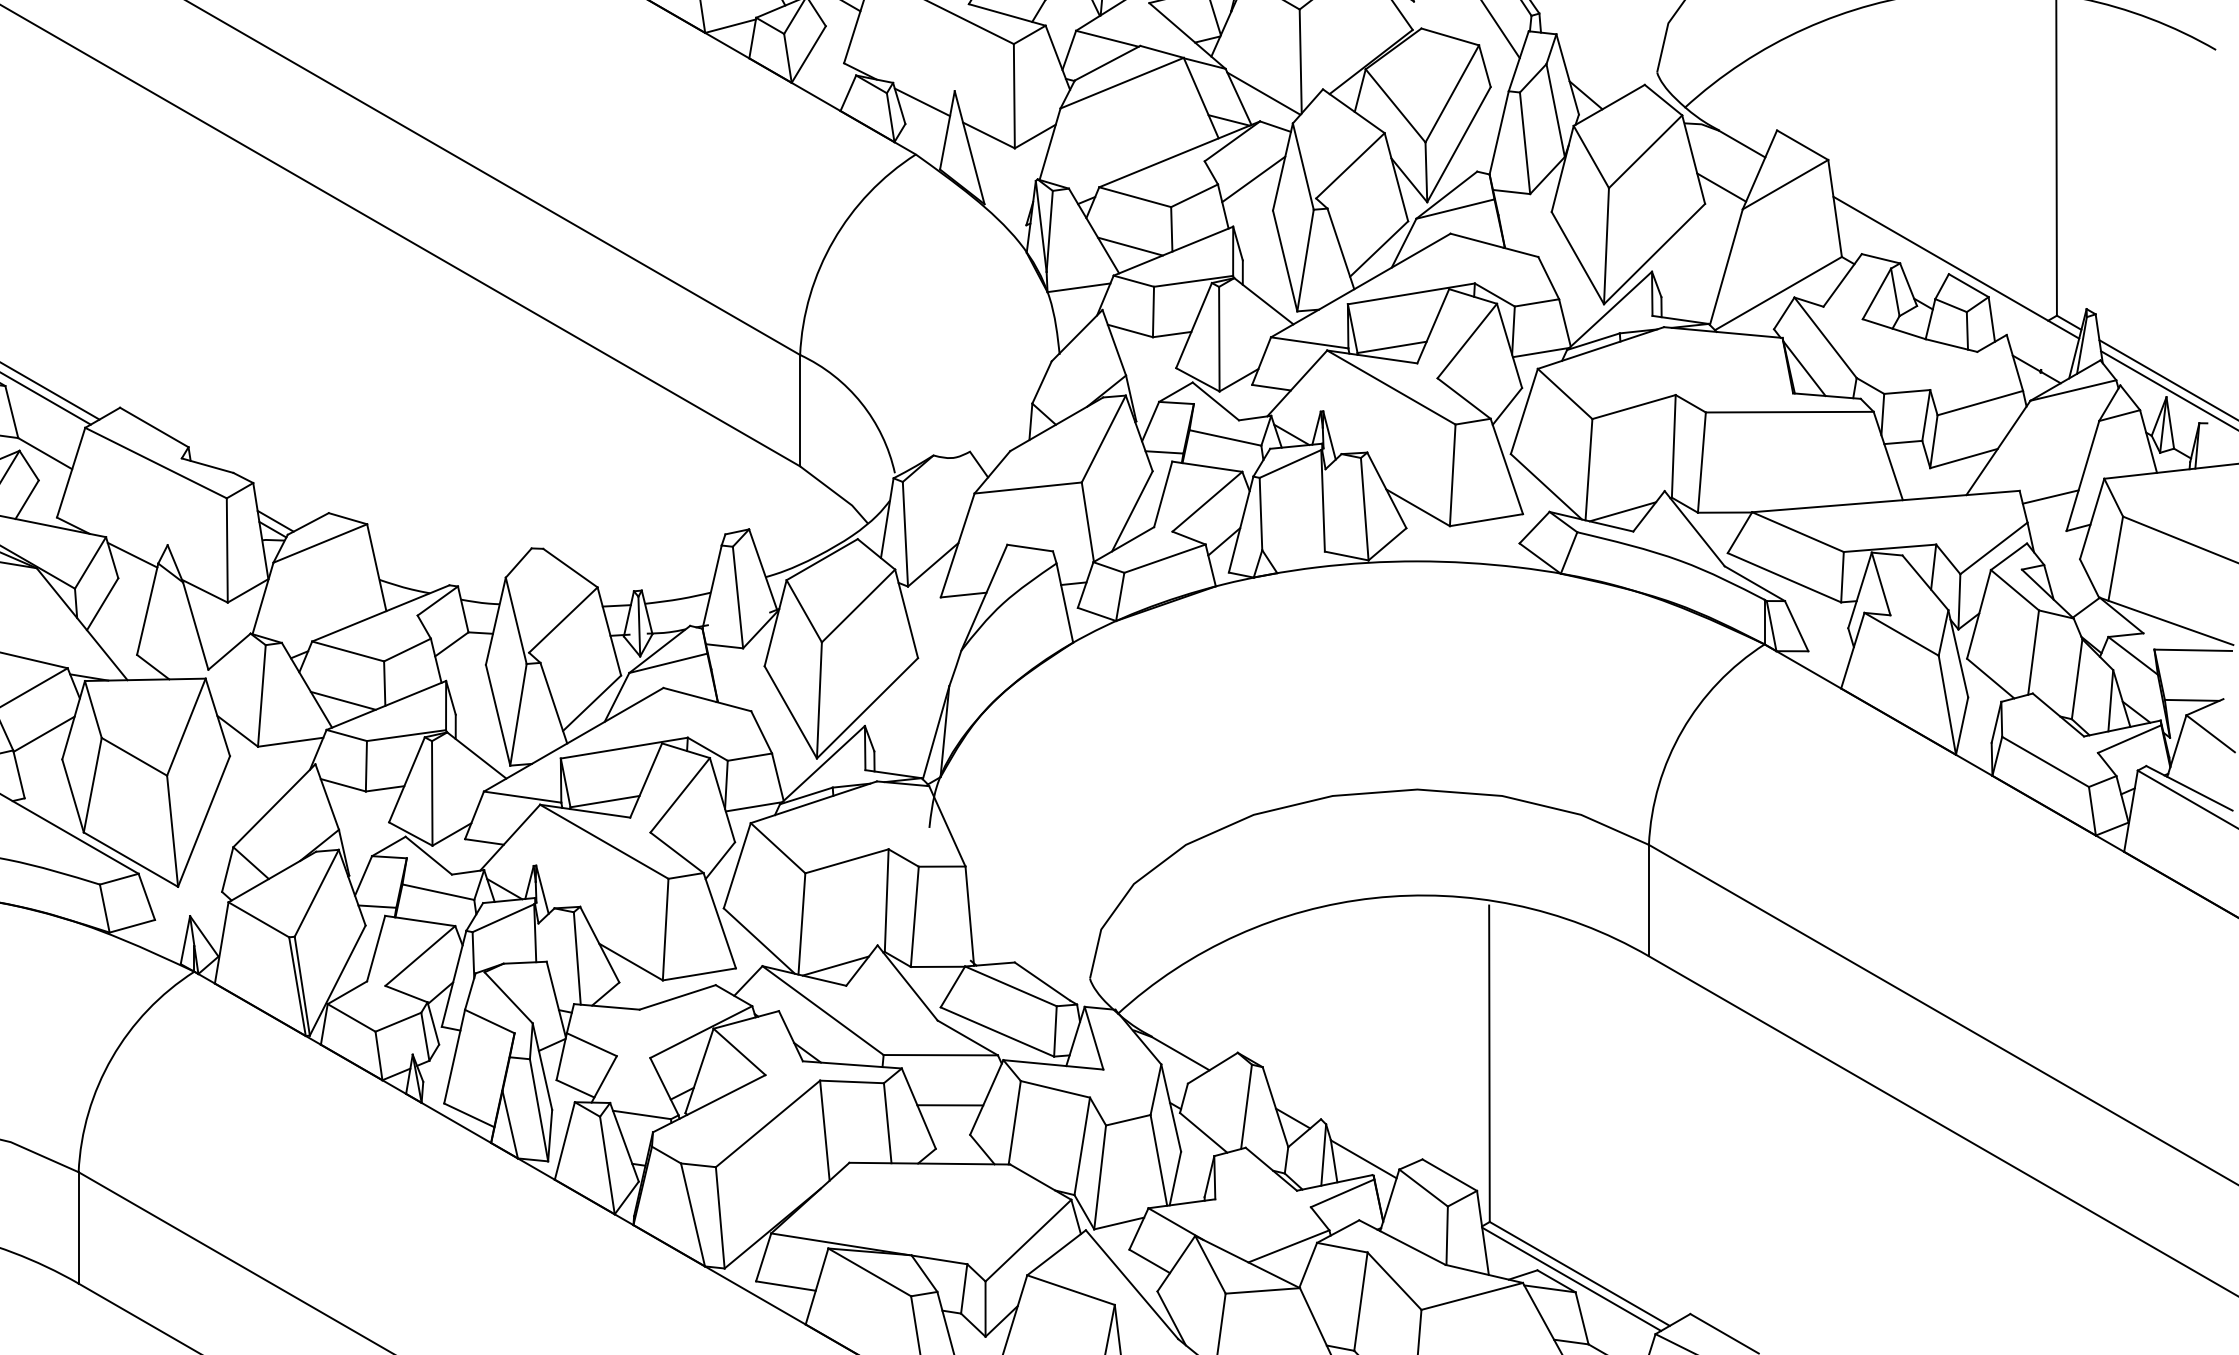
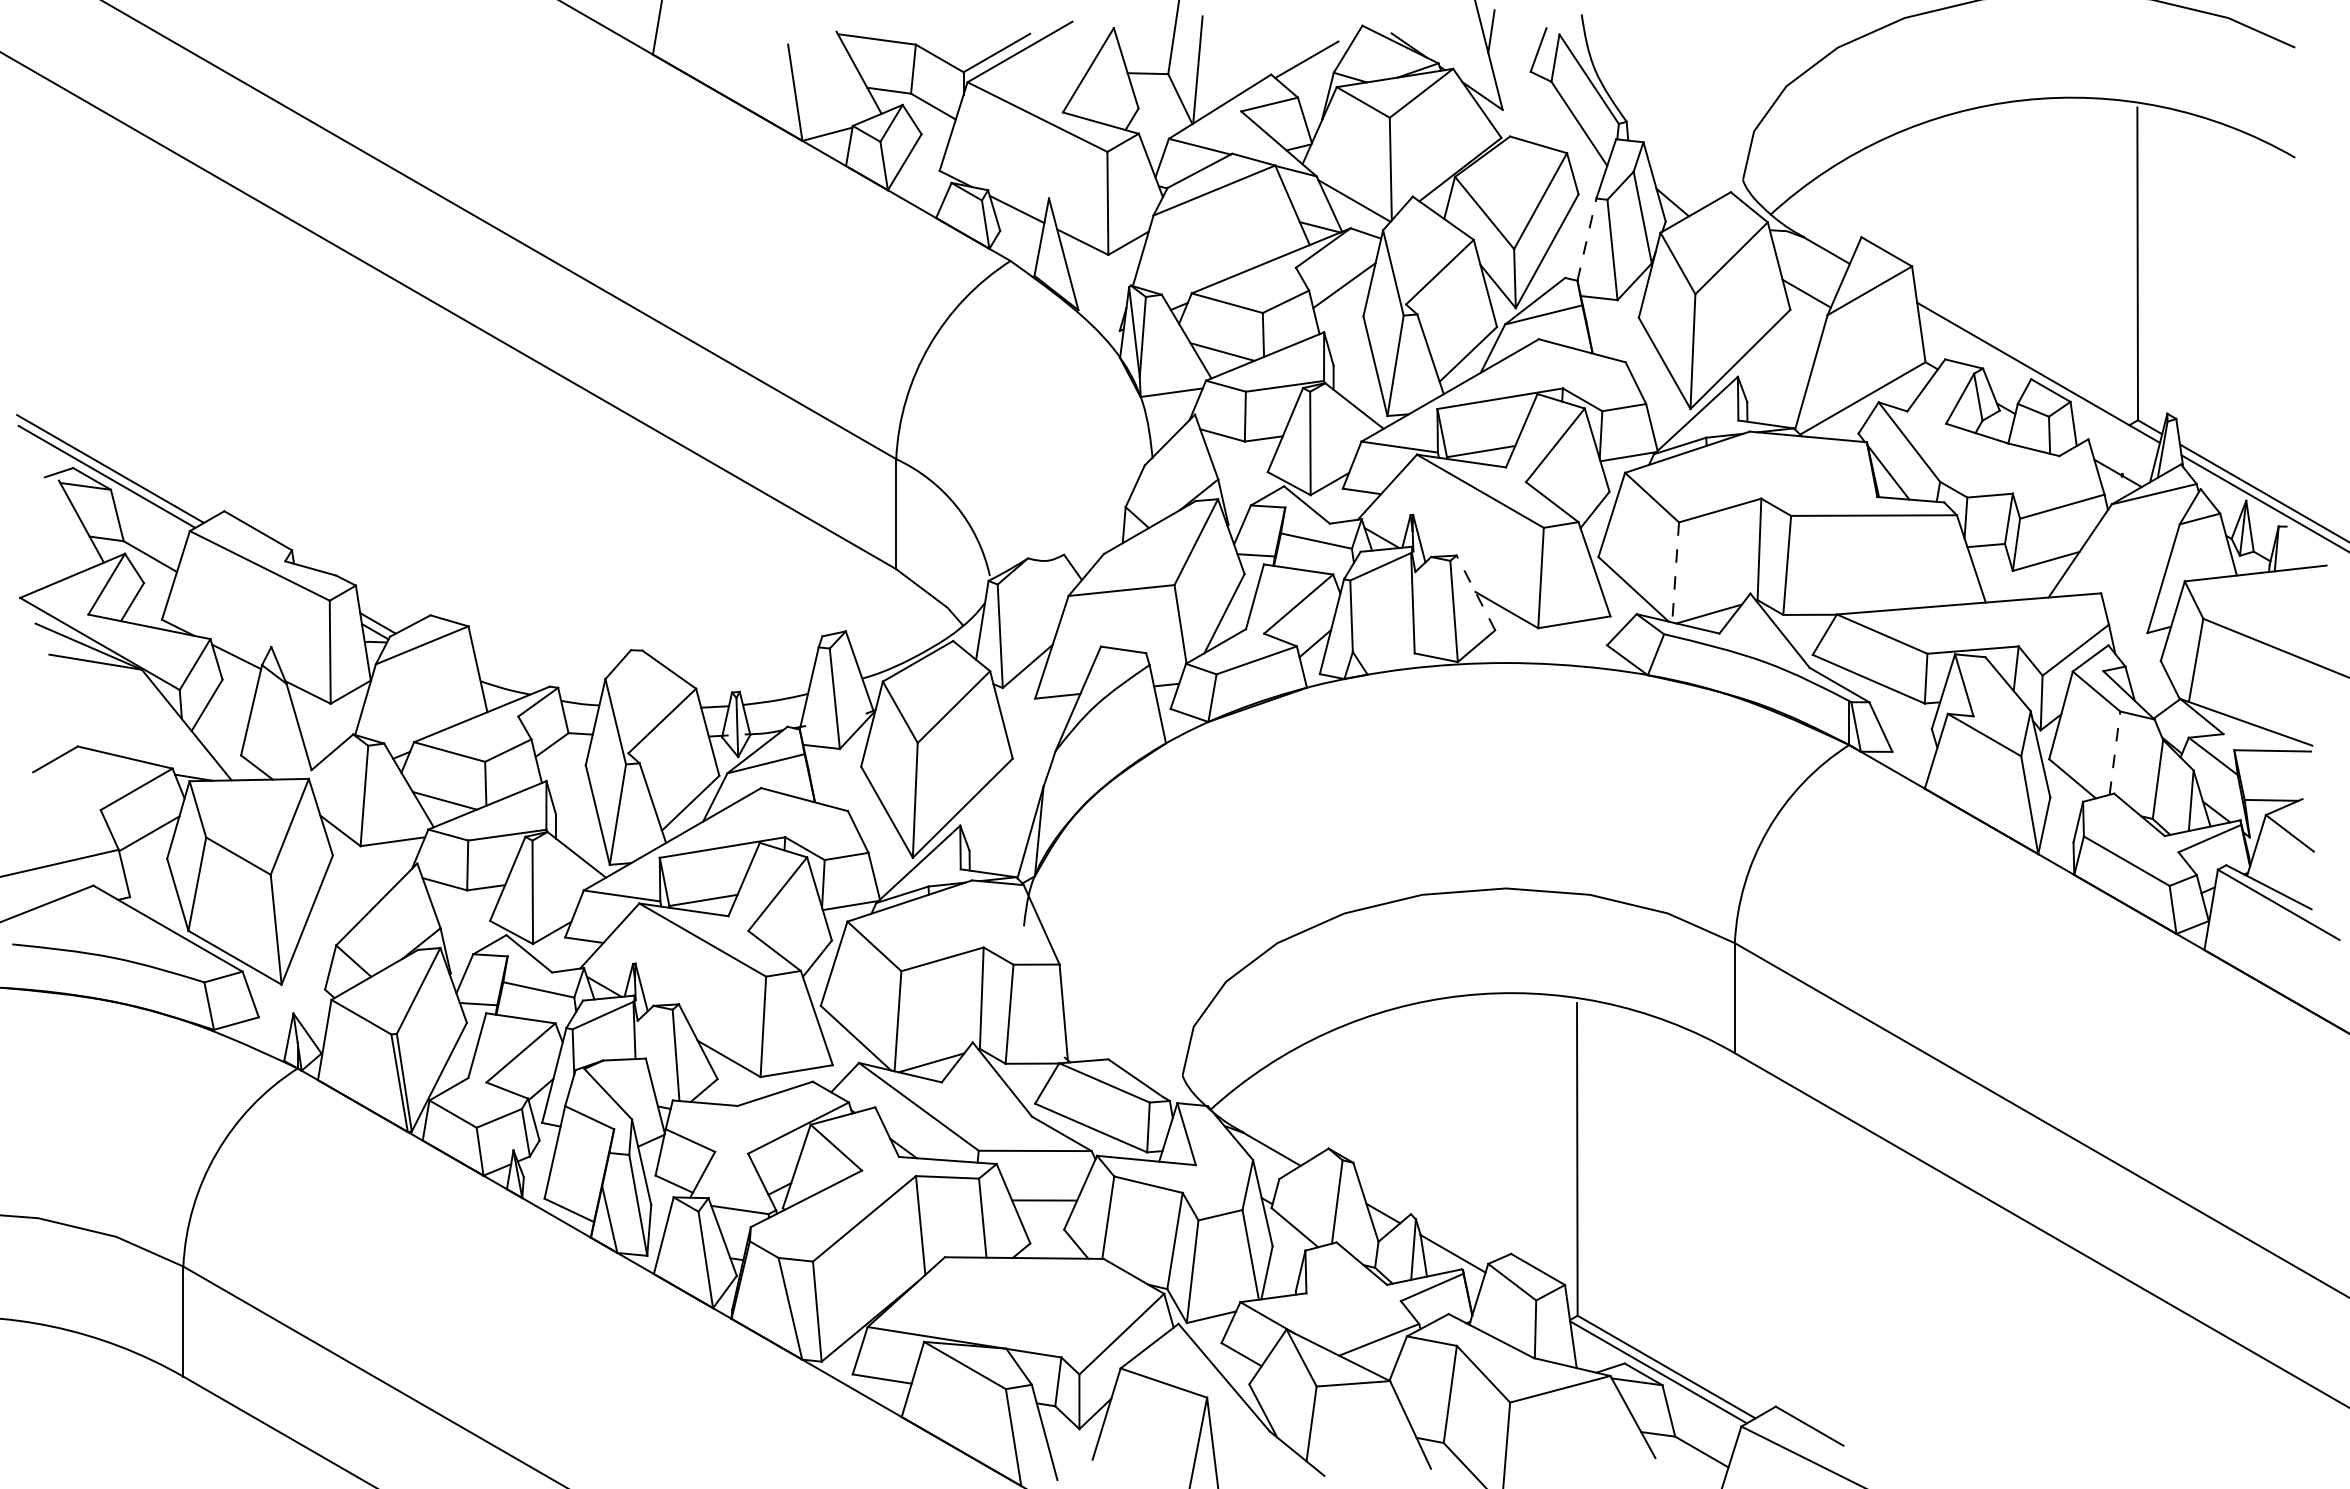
line: (1499, 132) -> (1587, 239), solid -> dashed
line: (1588, 469) -> (1675, 572), solid -> dashed
line: (1386, 489) -> (1475, 592), solid -> dashed
line: (2050, 497) -> (2131, 599), removed
line: (2034, 651) -> (2115, 752), solid -> dashed

